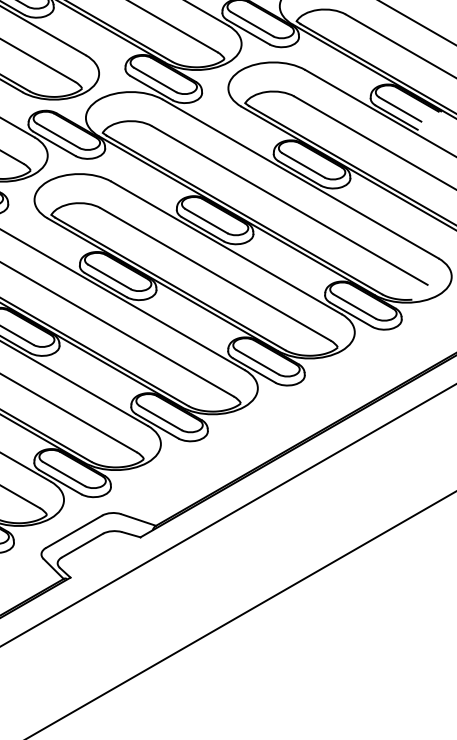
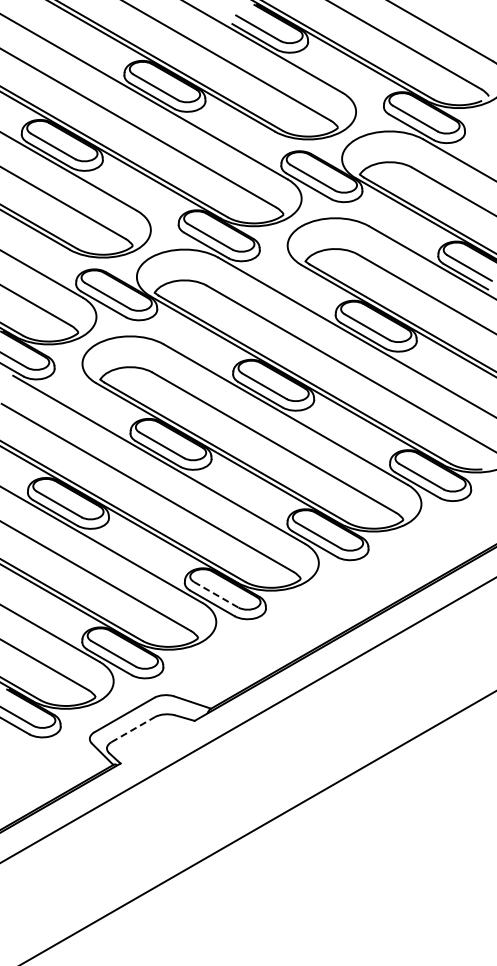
line: (161, 417) -> (216, 594), solid -> dashed
line: (82, 545) -> (133, 729), solid -> dashed

